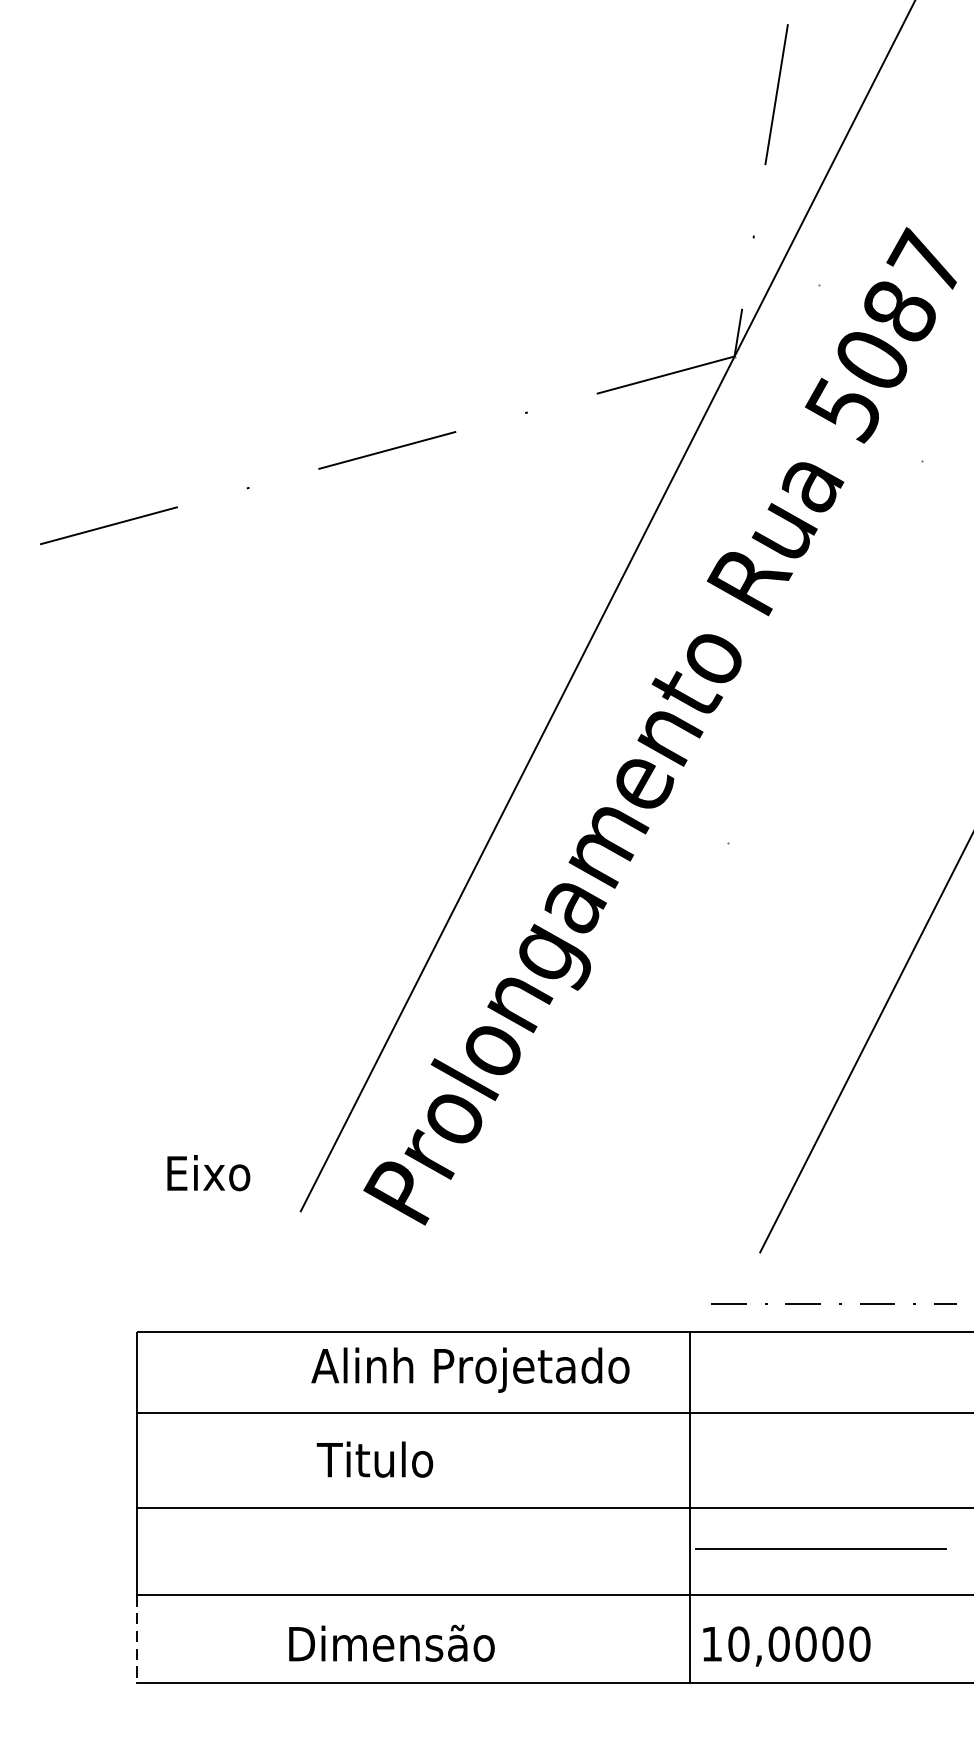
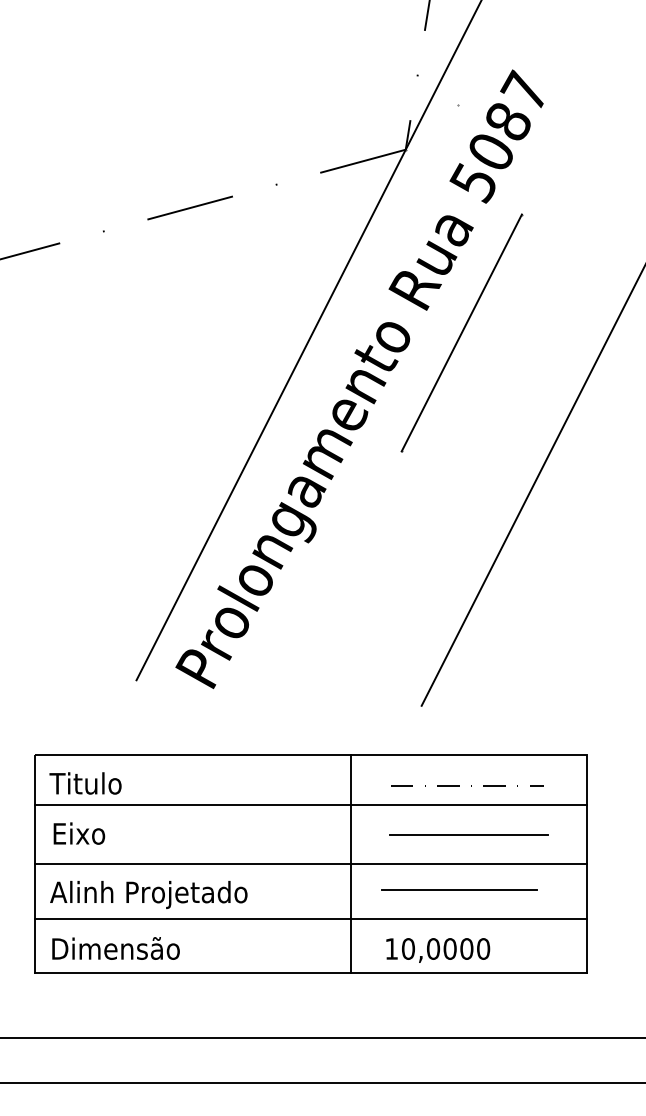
line: (824, 650) -> (461, 332), added
text: (208, 1172) -> (79, 833), moved
line: (840, 1303) -> (471, 785), moved
text: (469, 1369) -> (148, 894), moved
text: (374, 1459) -> (85, 783), moved
line: (835, 1459) -> (468, 834), added
line: (690, 1508) -> (351, 864), moved
line: (136, 1640) -> (34, 946), dashed -> solid
text: (391, 1643) -> (115, 948), moved

